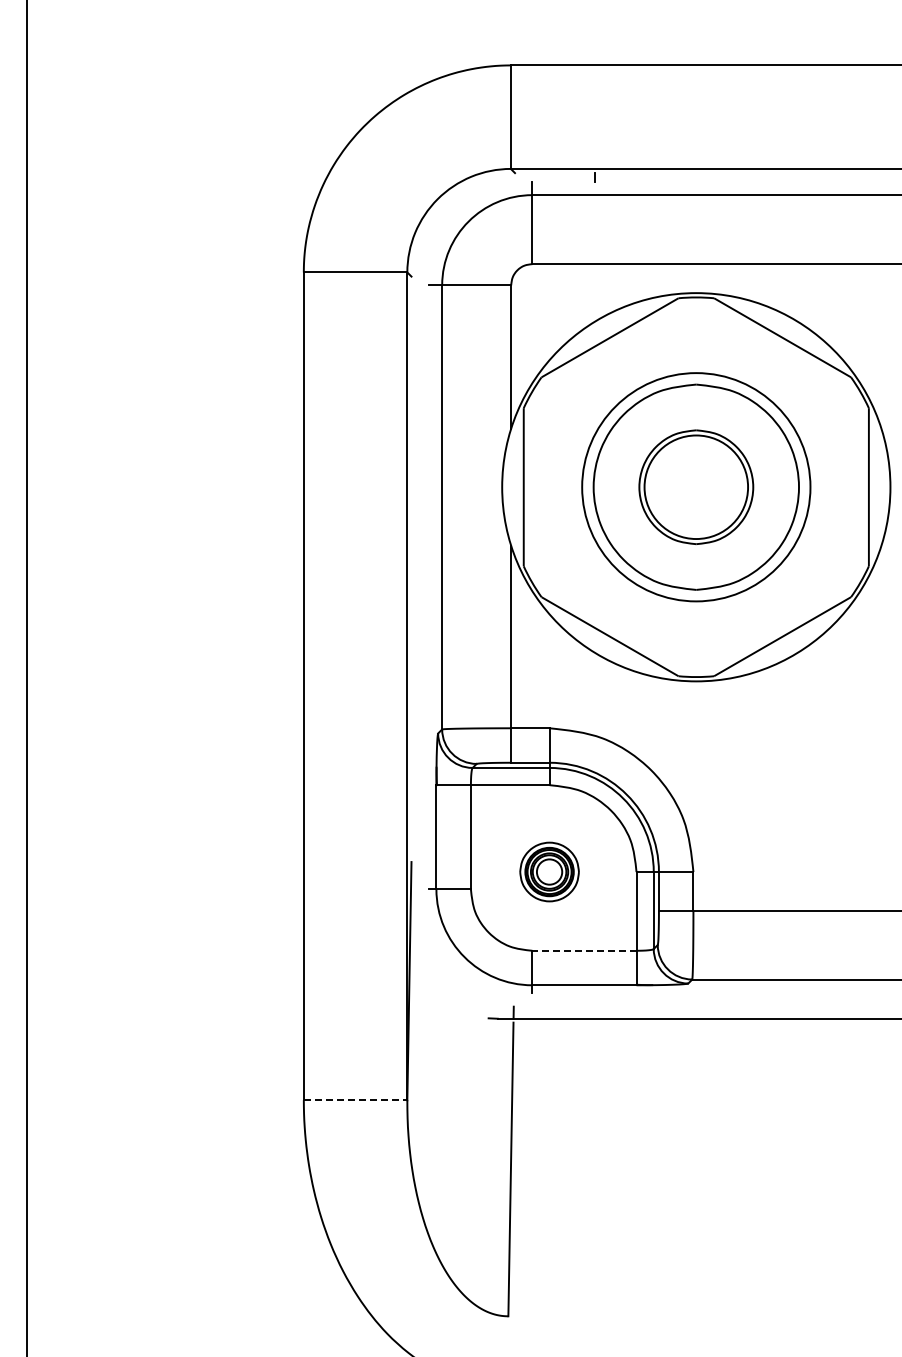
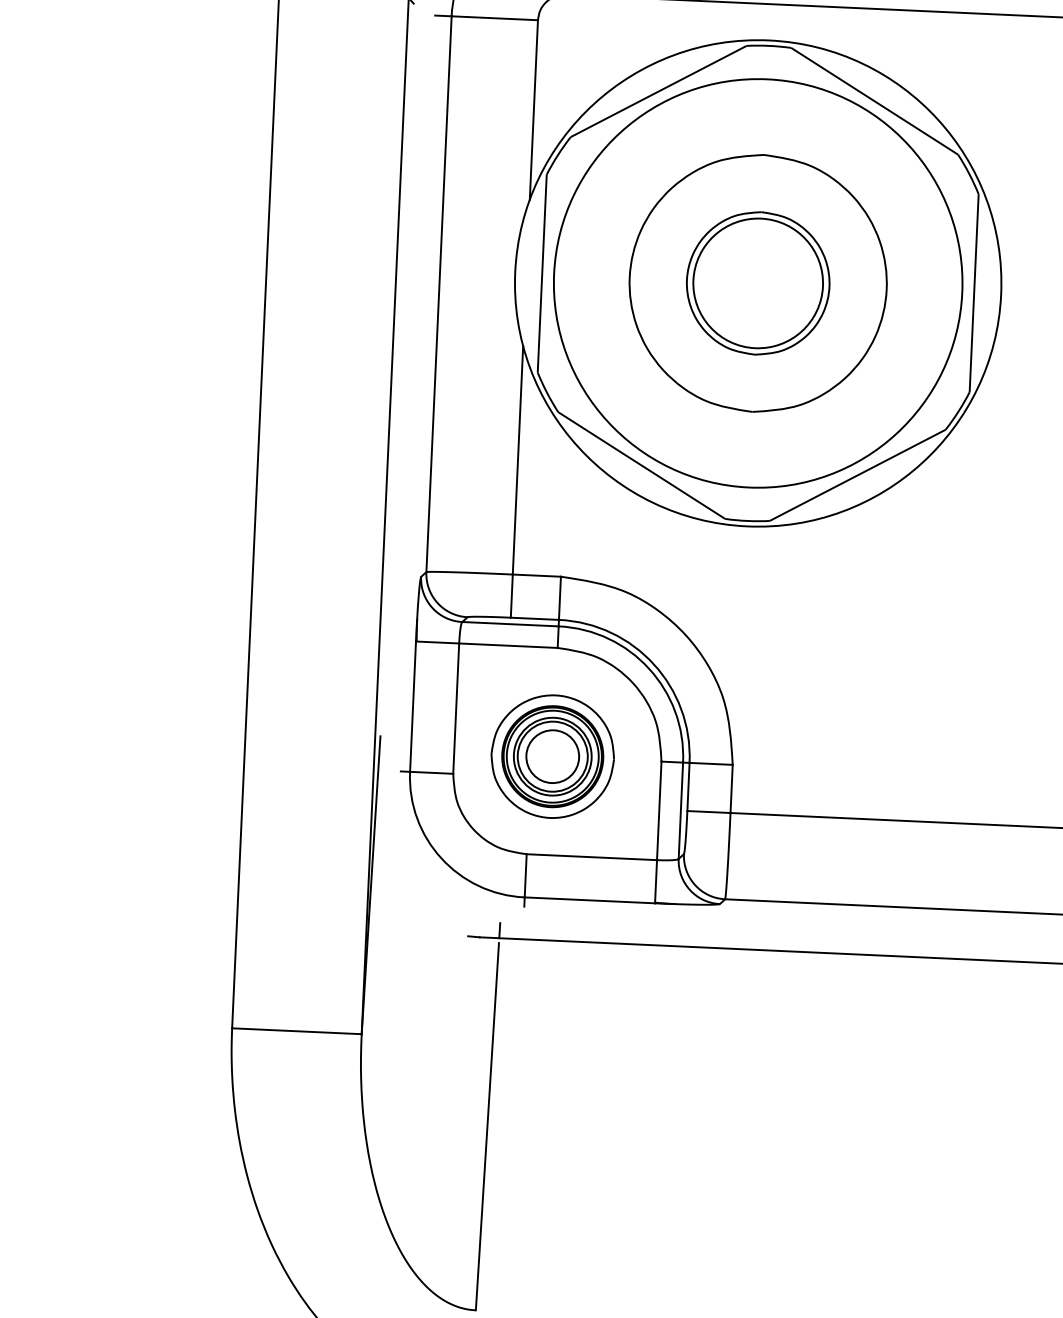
circle: (696, 487) -> (758, 283), size x1.43
part: (549, 871) -> (552, 755), size x1.67
line: (583, 950) -> (590, 856), dashed -> solid
line: (355, 1100) -> (296, 1031), dashed -> solid

